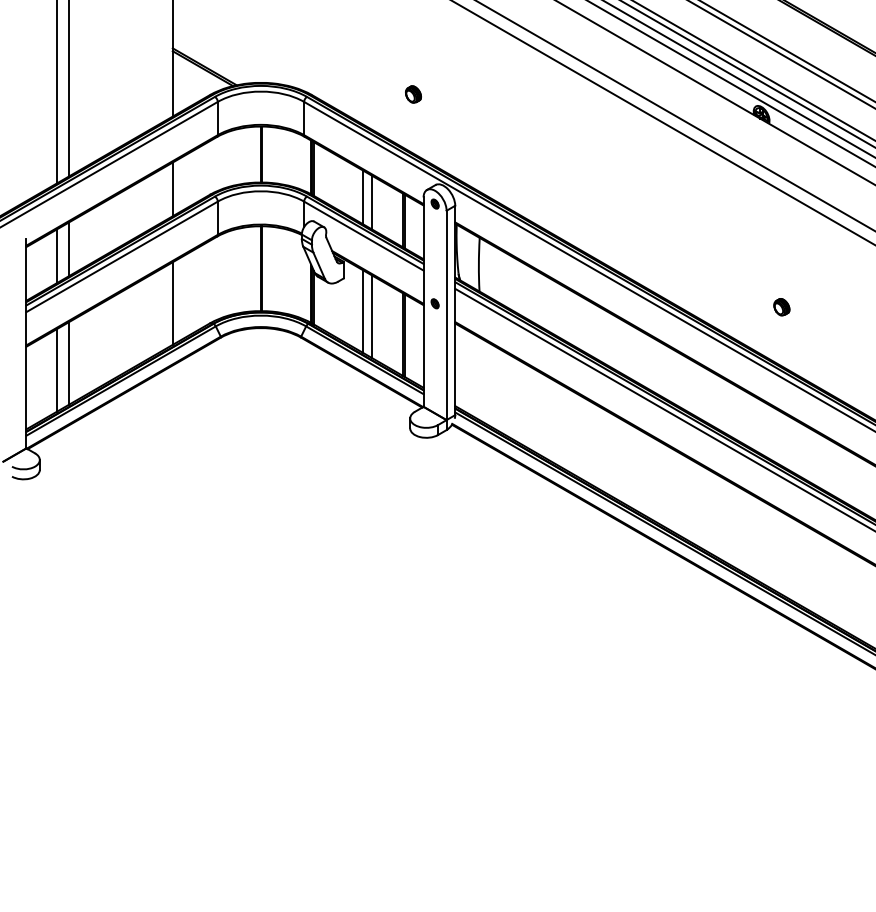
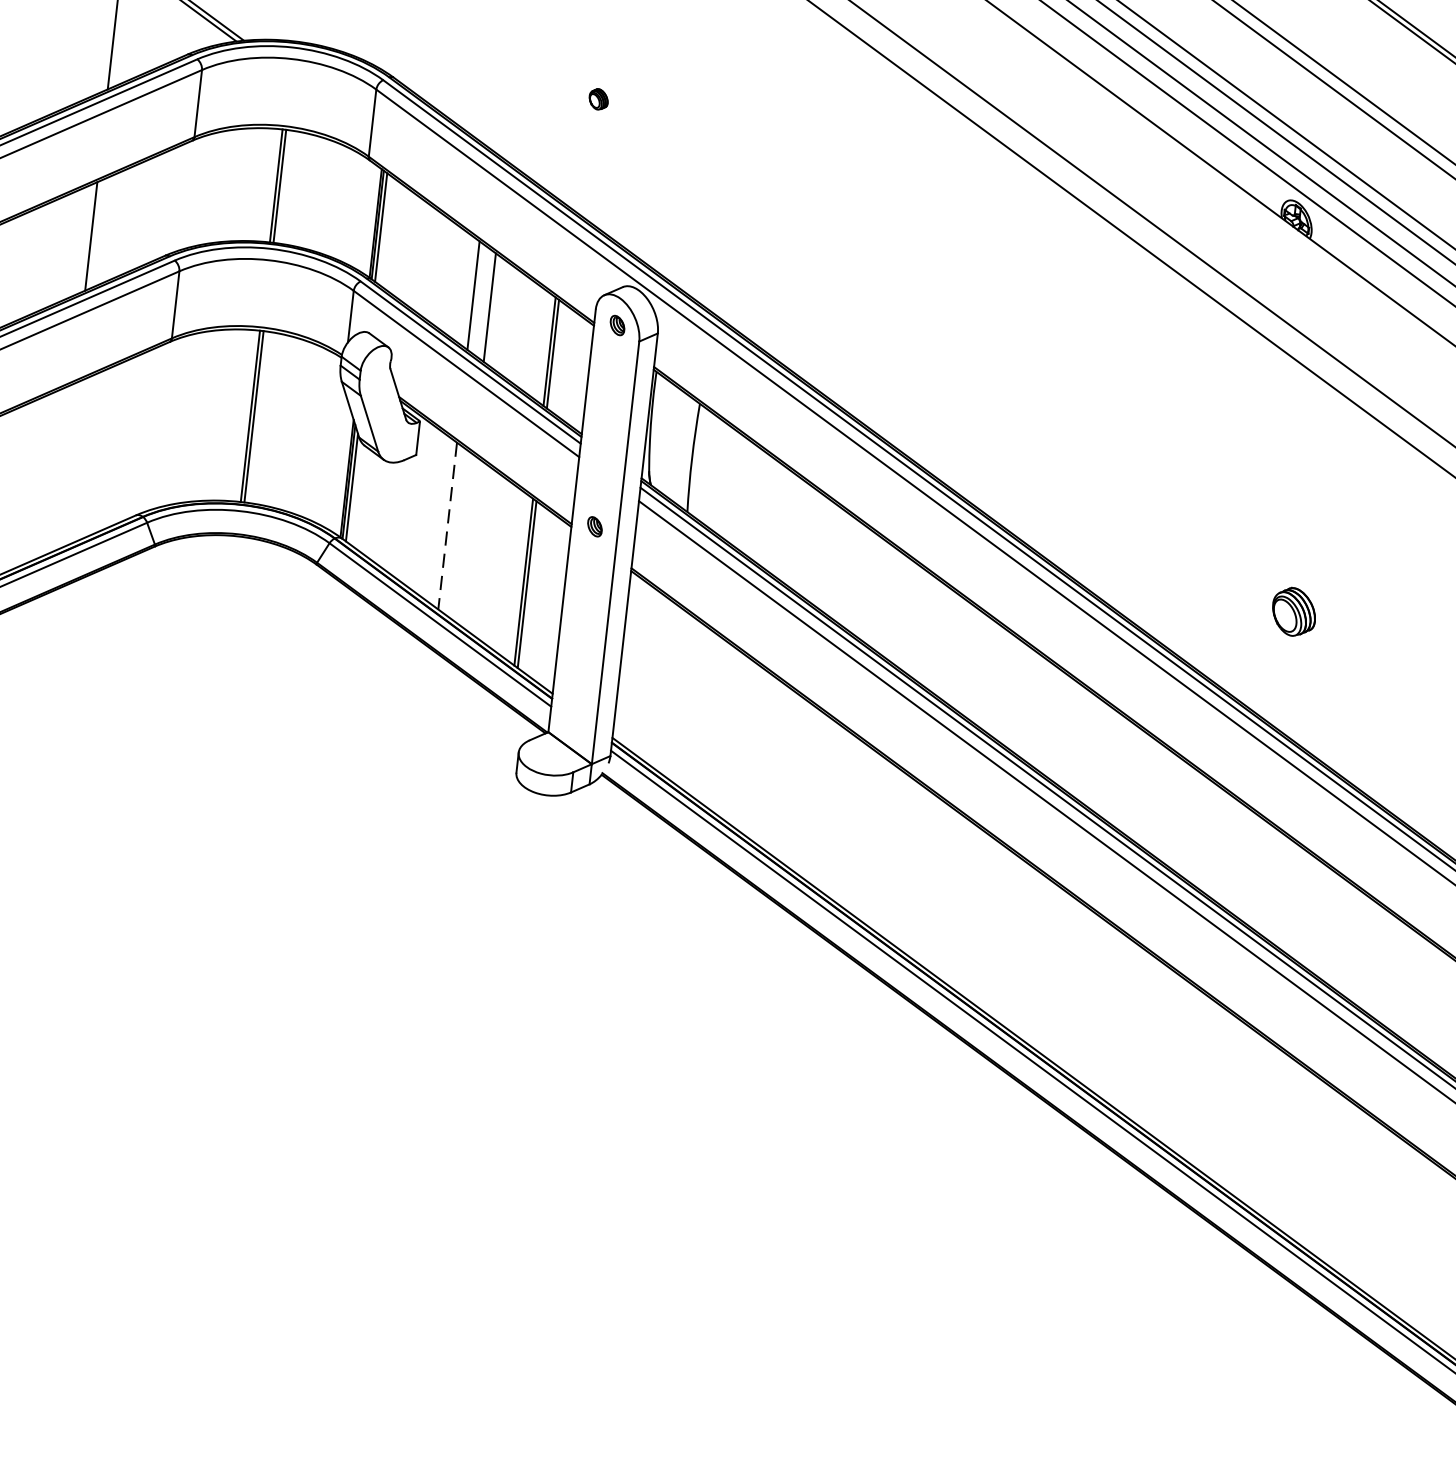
part: (413, 94) -> (598, 99), size x0.6
line: (172, 303) -> (64, 466), removed
part: (781, 307) -> (1293, 612), size x1.4
line: (363, 312) -> (448, 528), solid -> dashed
line: (371, 316) -> (463, 538), removed

